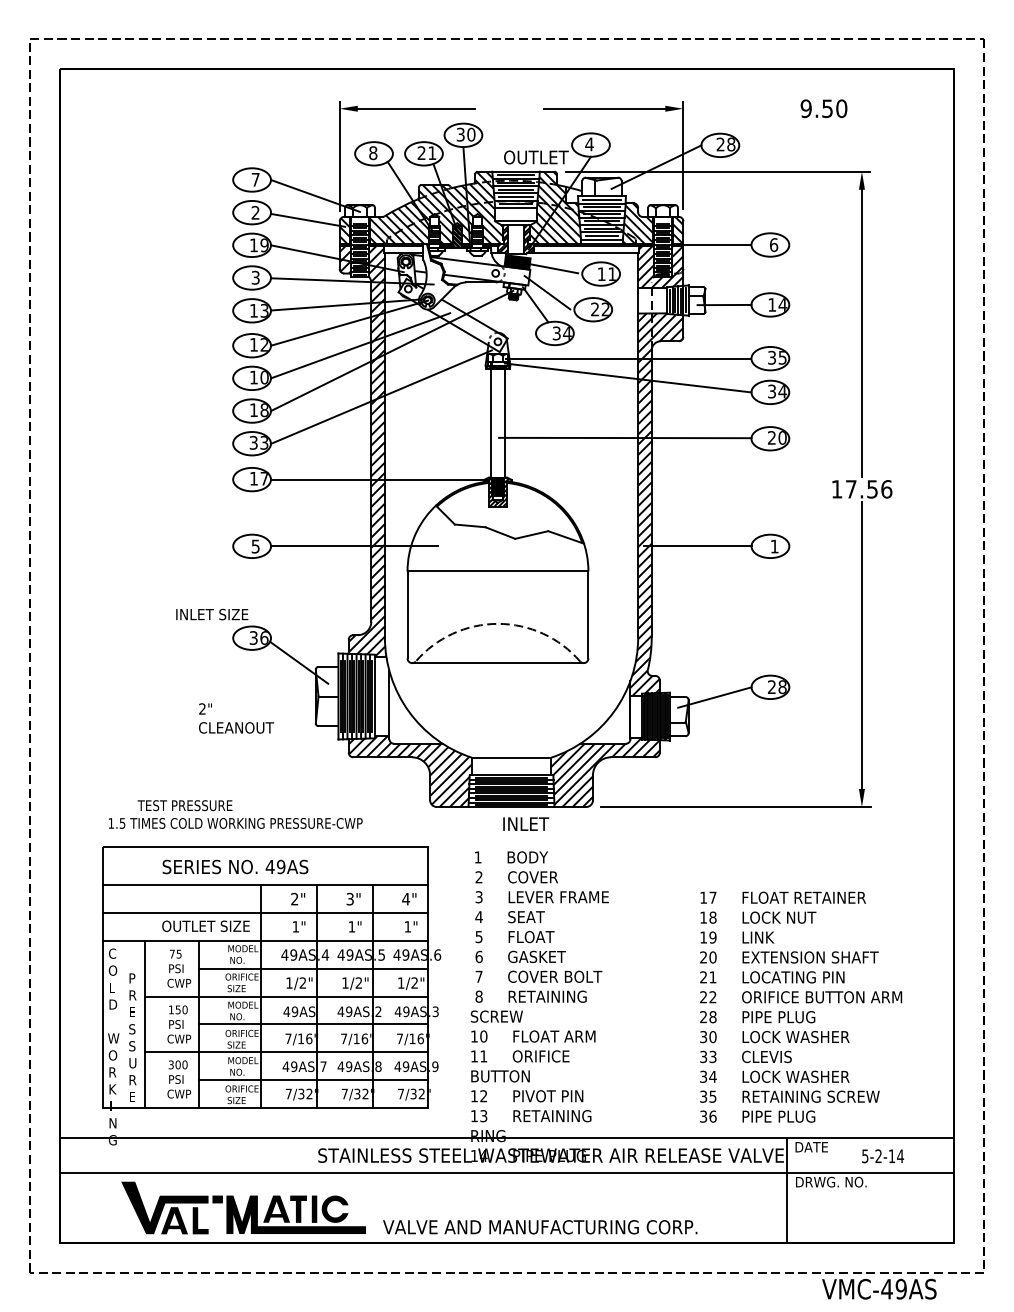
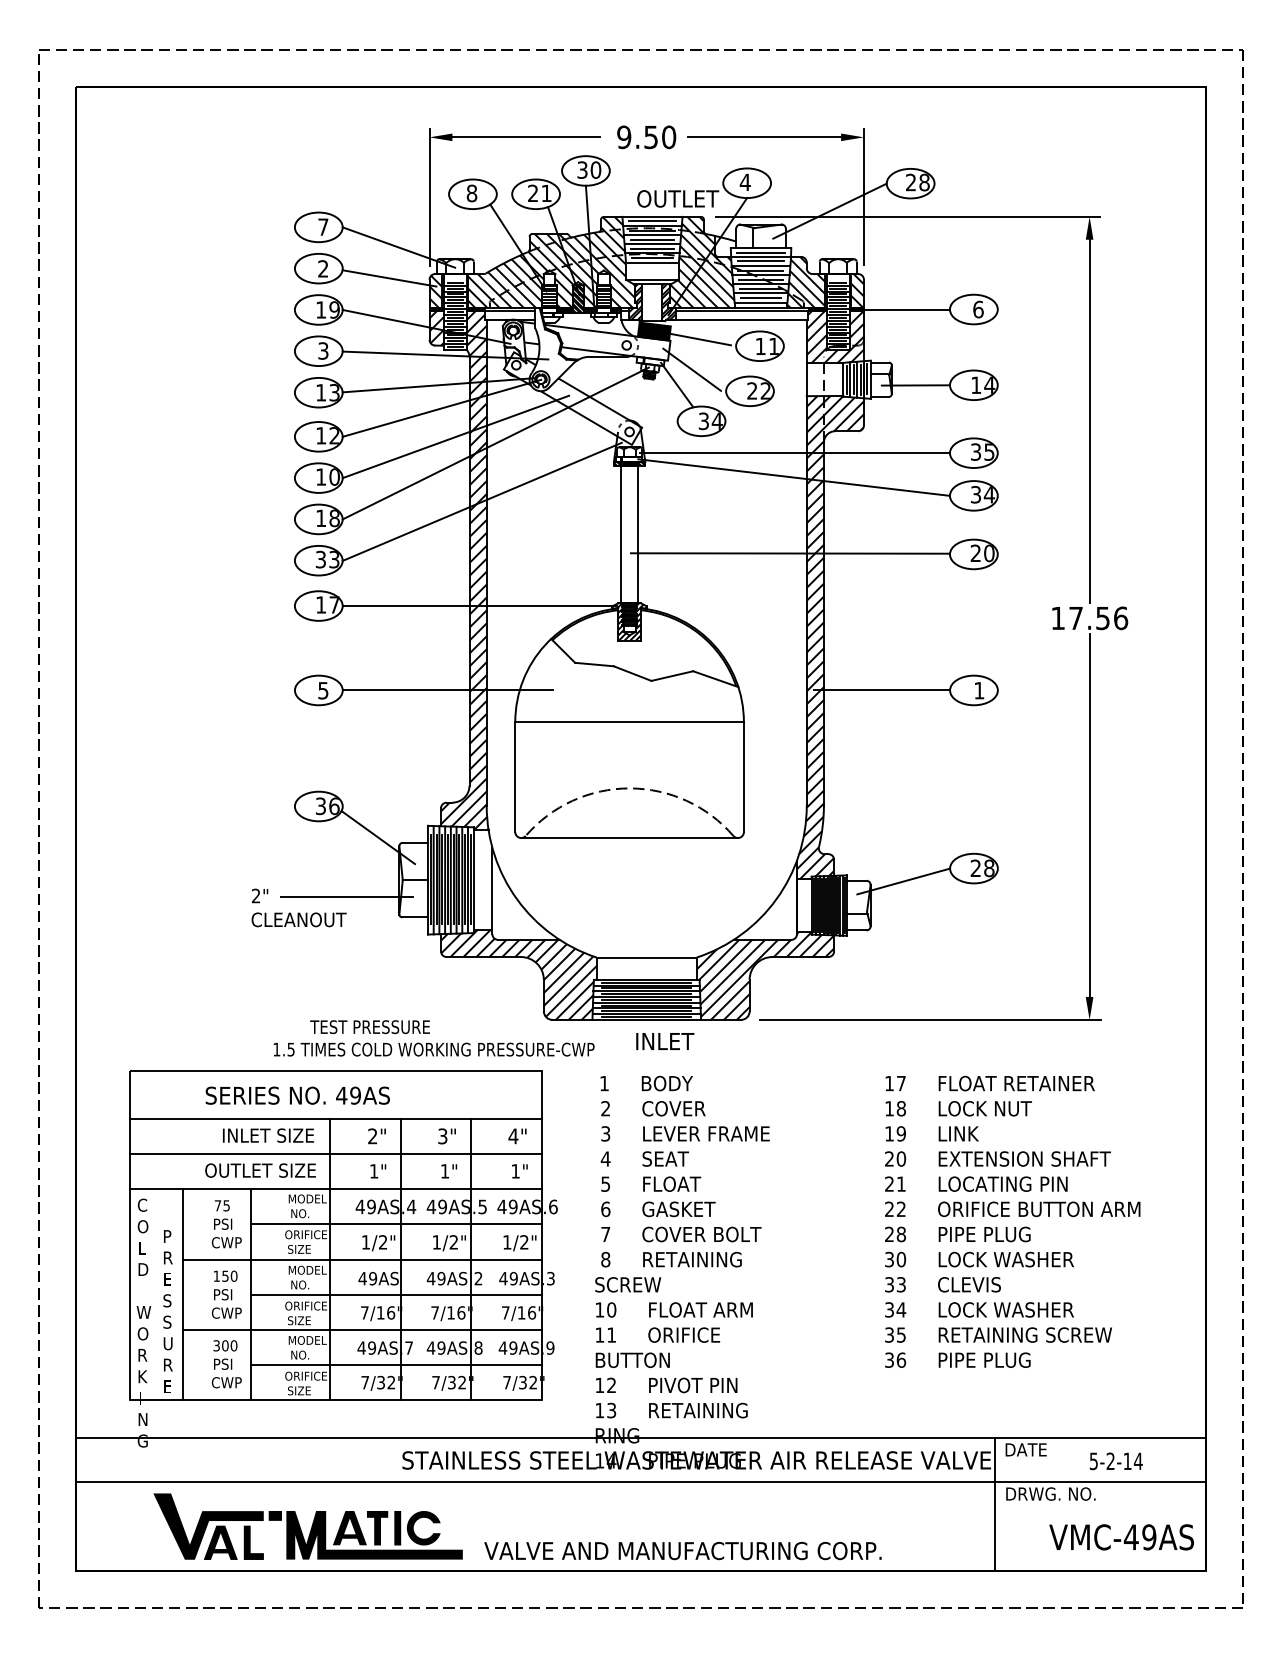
text: (823, 108) -> (646, 137), moved
text: (212, 614) -> (268, 1135), moved
line: (273, 710) -> (346, 897), added
text: (235, 814) -> (433, 1038), moved
text: (800, 1006) -> (1012, 1221), moved
text: (879, 1289) -> (1121, 1537), moved

